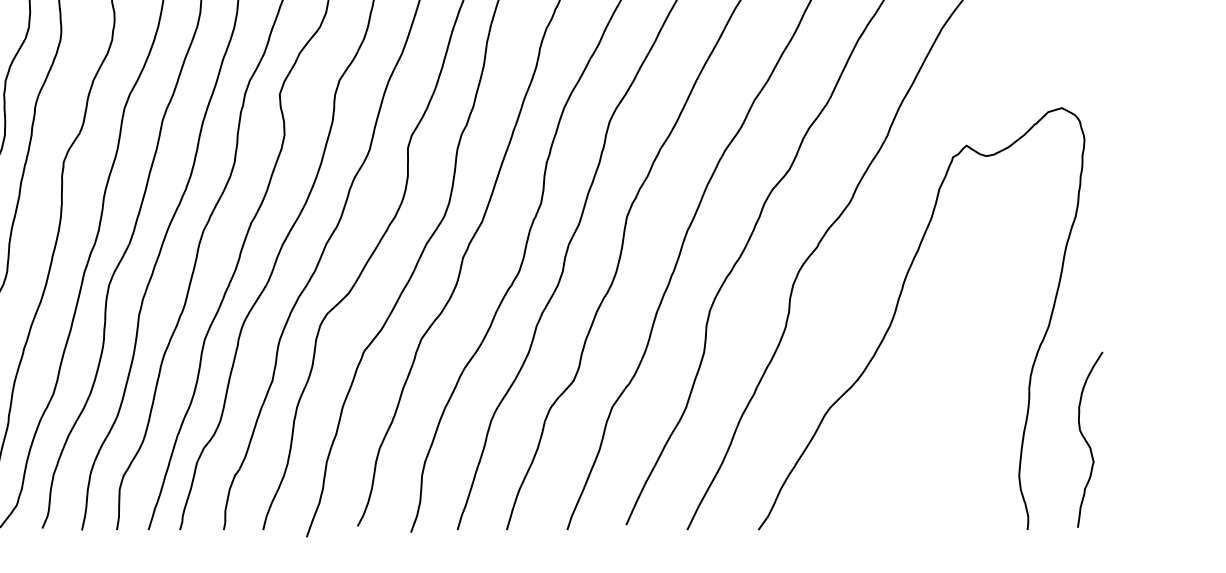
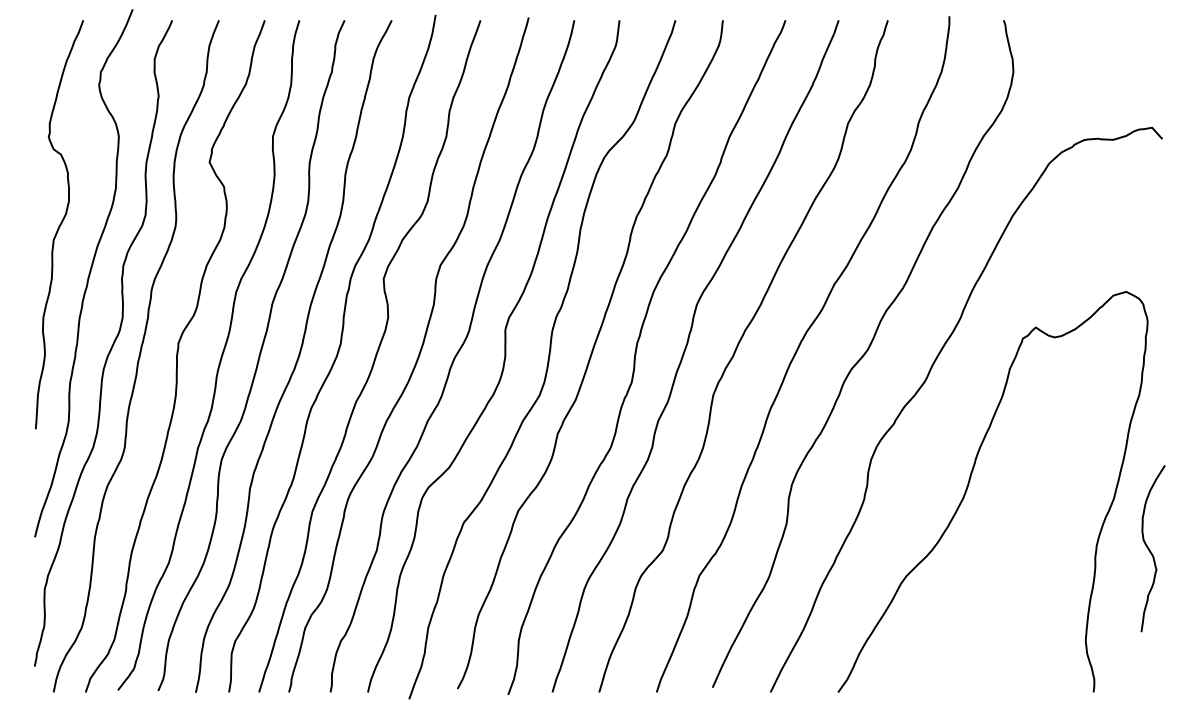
curve: (1087, 441) -> (1150, 550), moved

